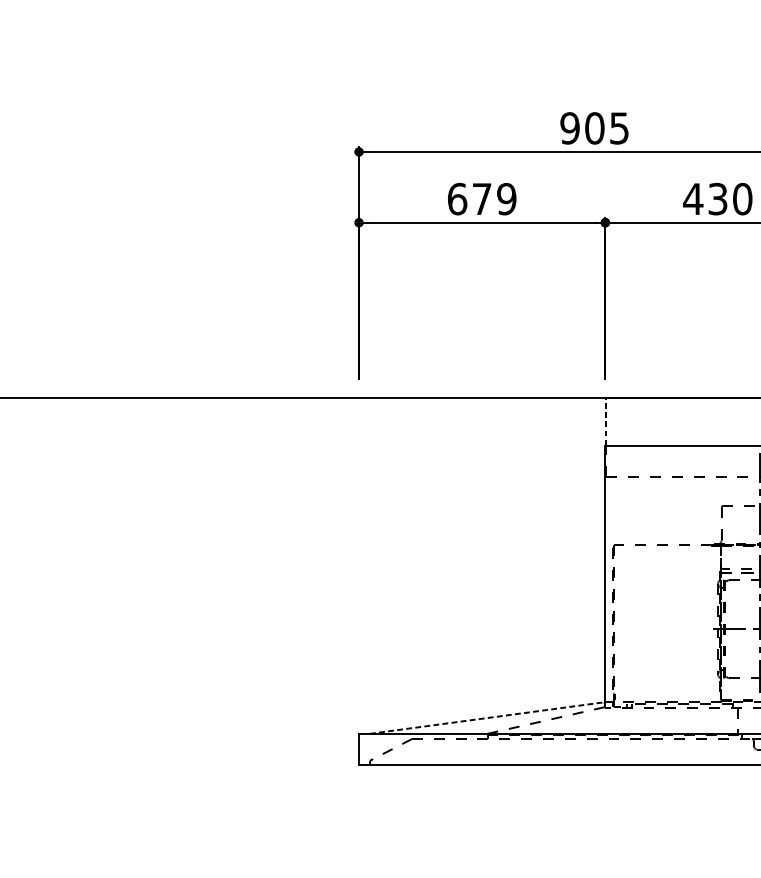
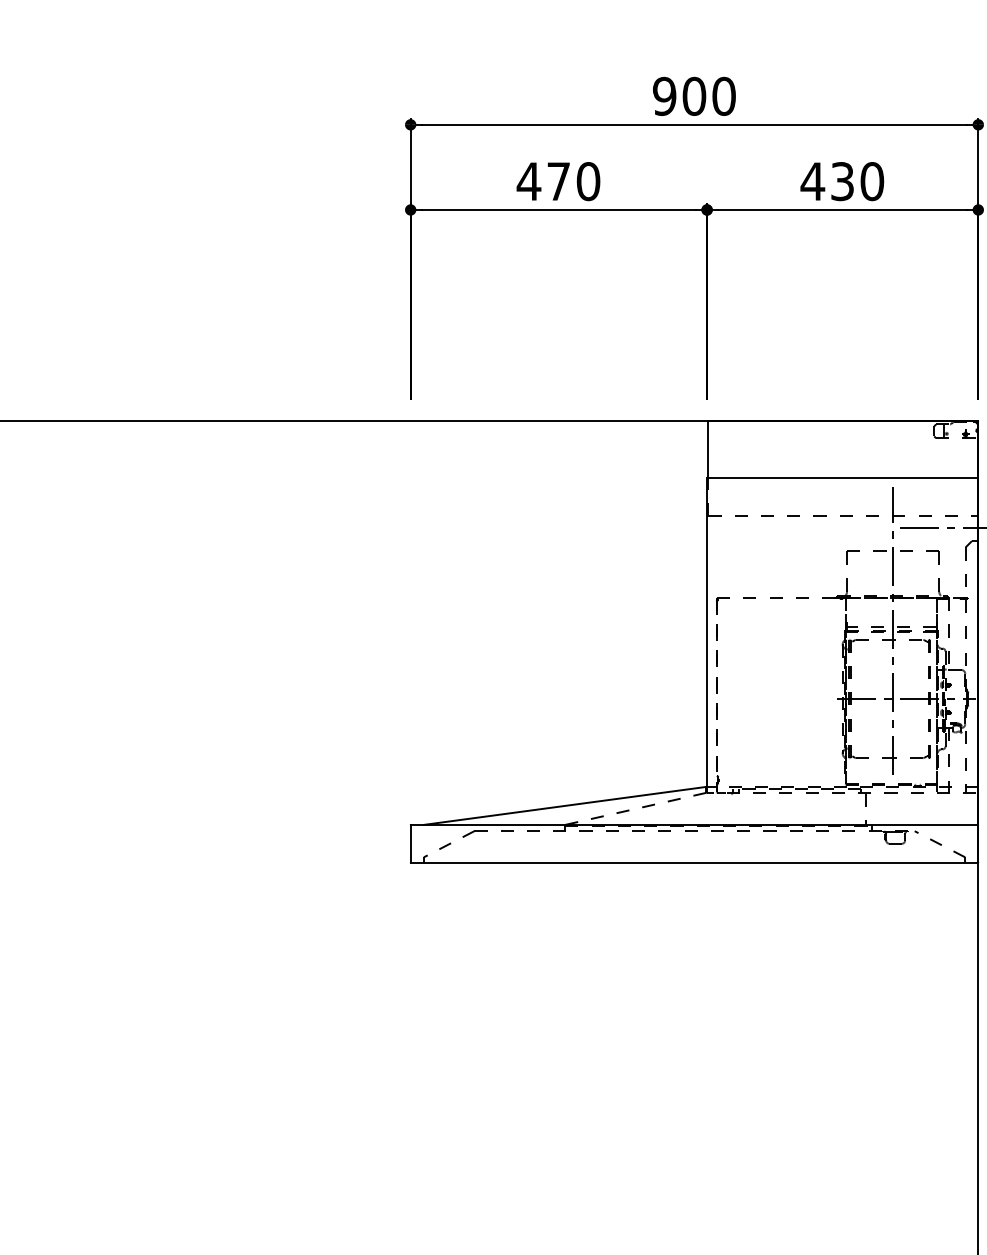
text: (619, 127) -> (723, 95), 905 -> 900
text: (481, 199) -> (558, 181), 679 -> 470
line: (606, 421) -> (708, 449), dashed -> solid
line: (486, 717) -> (564, 805), dashed -> solid

